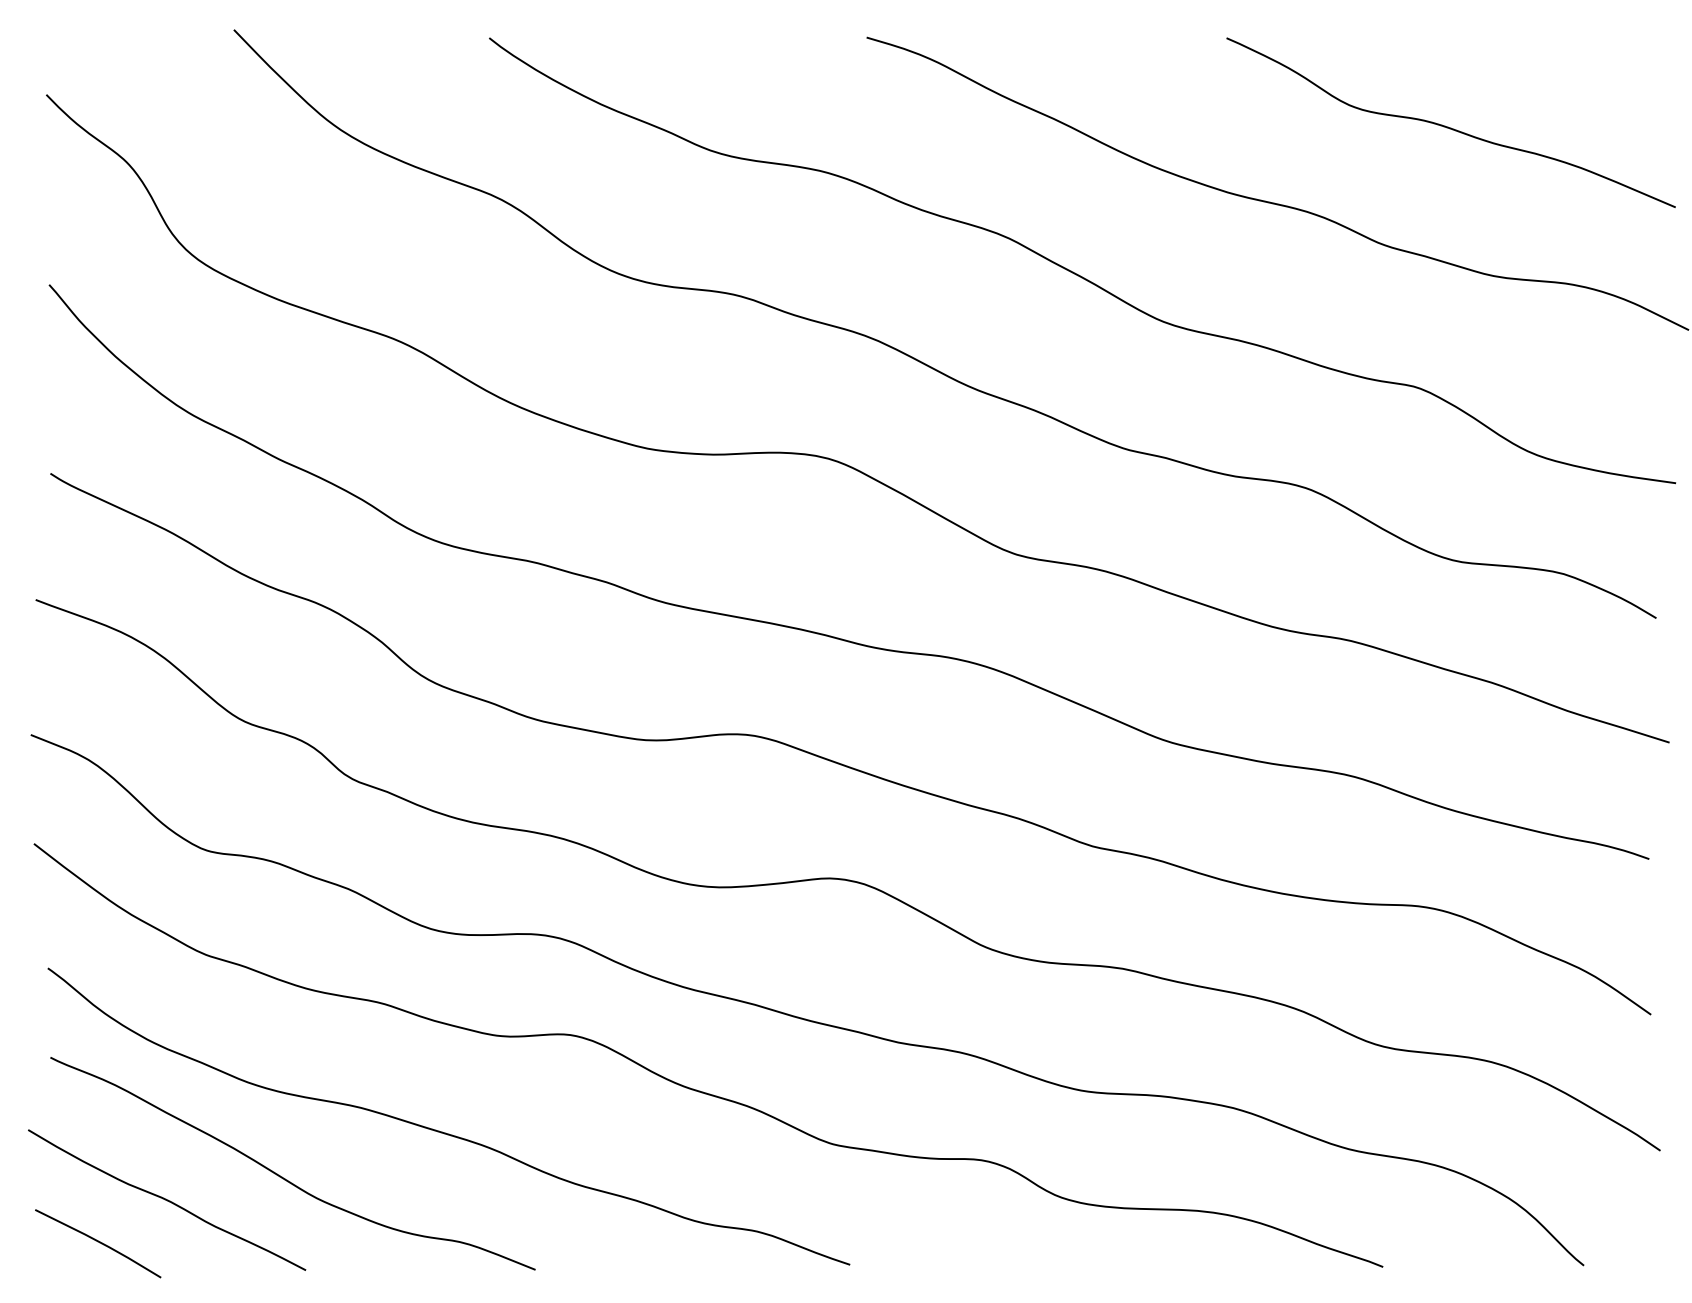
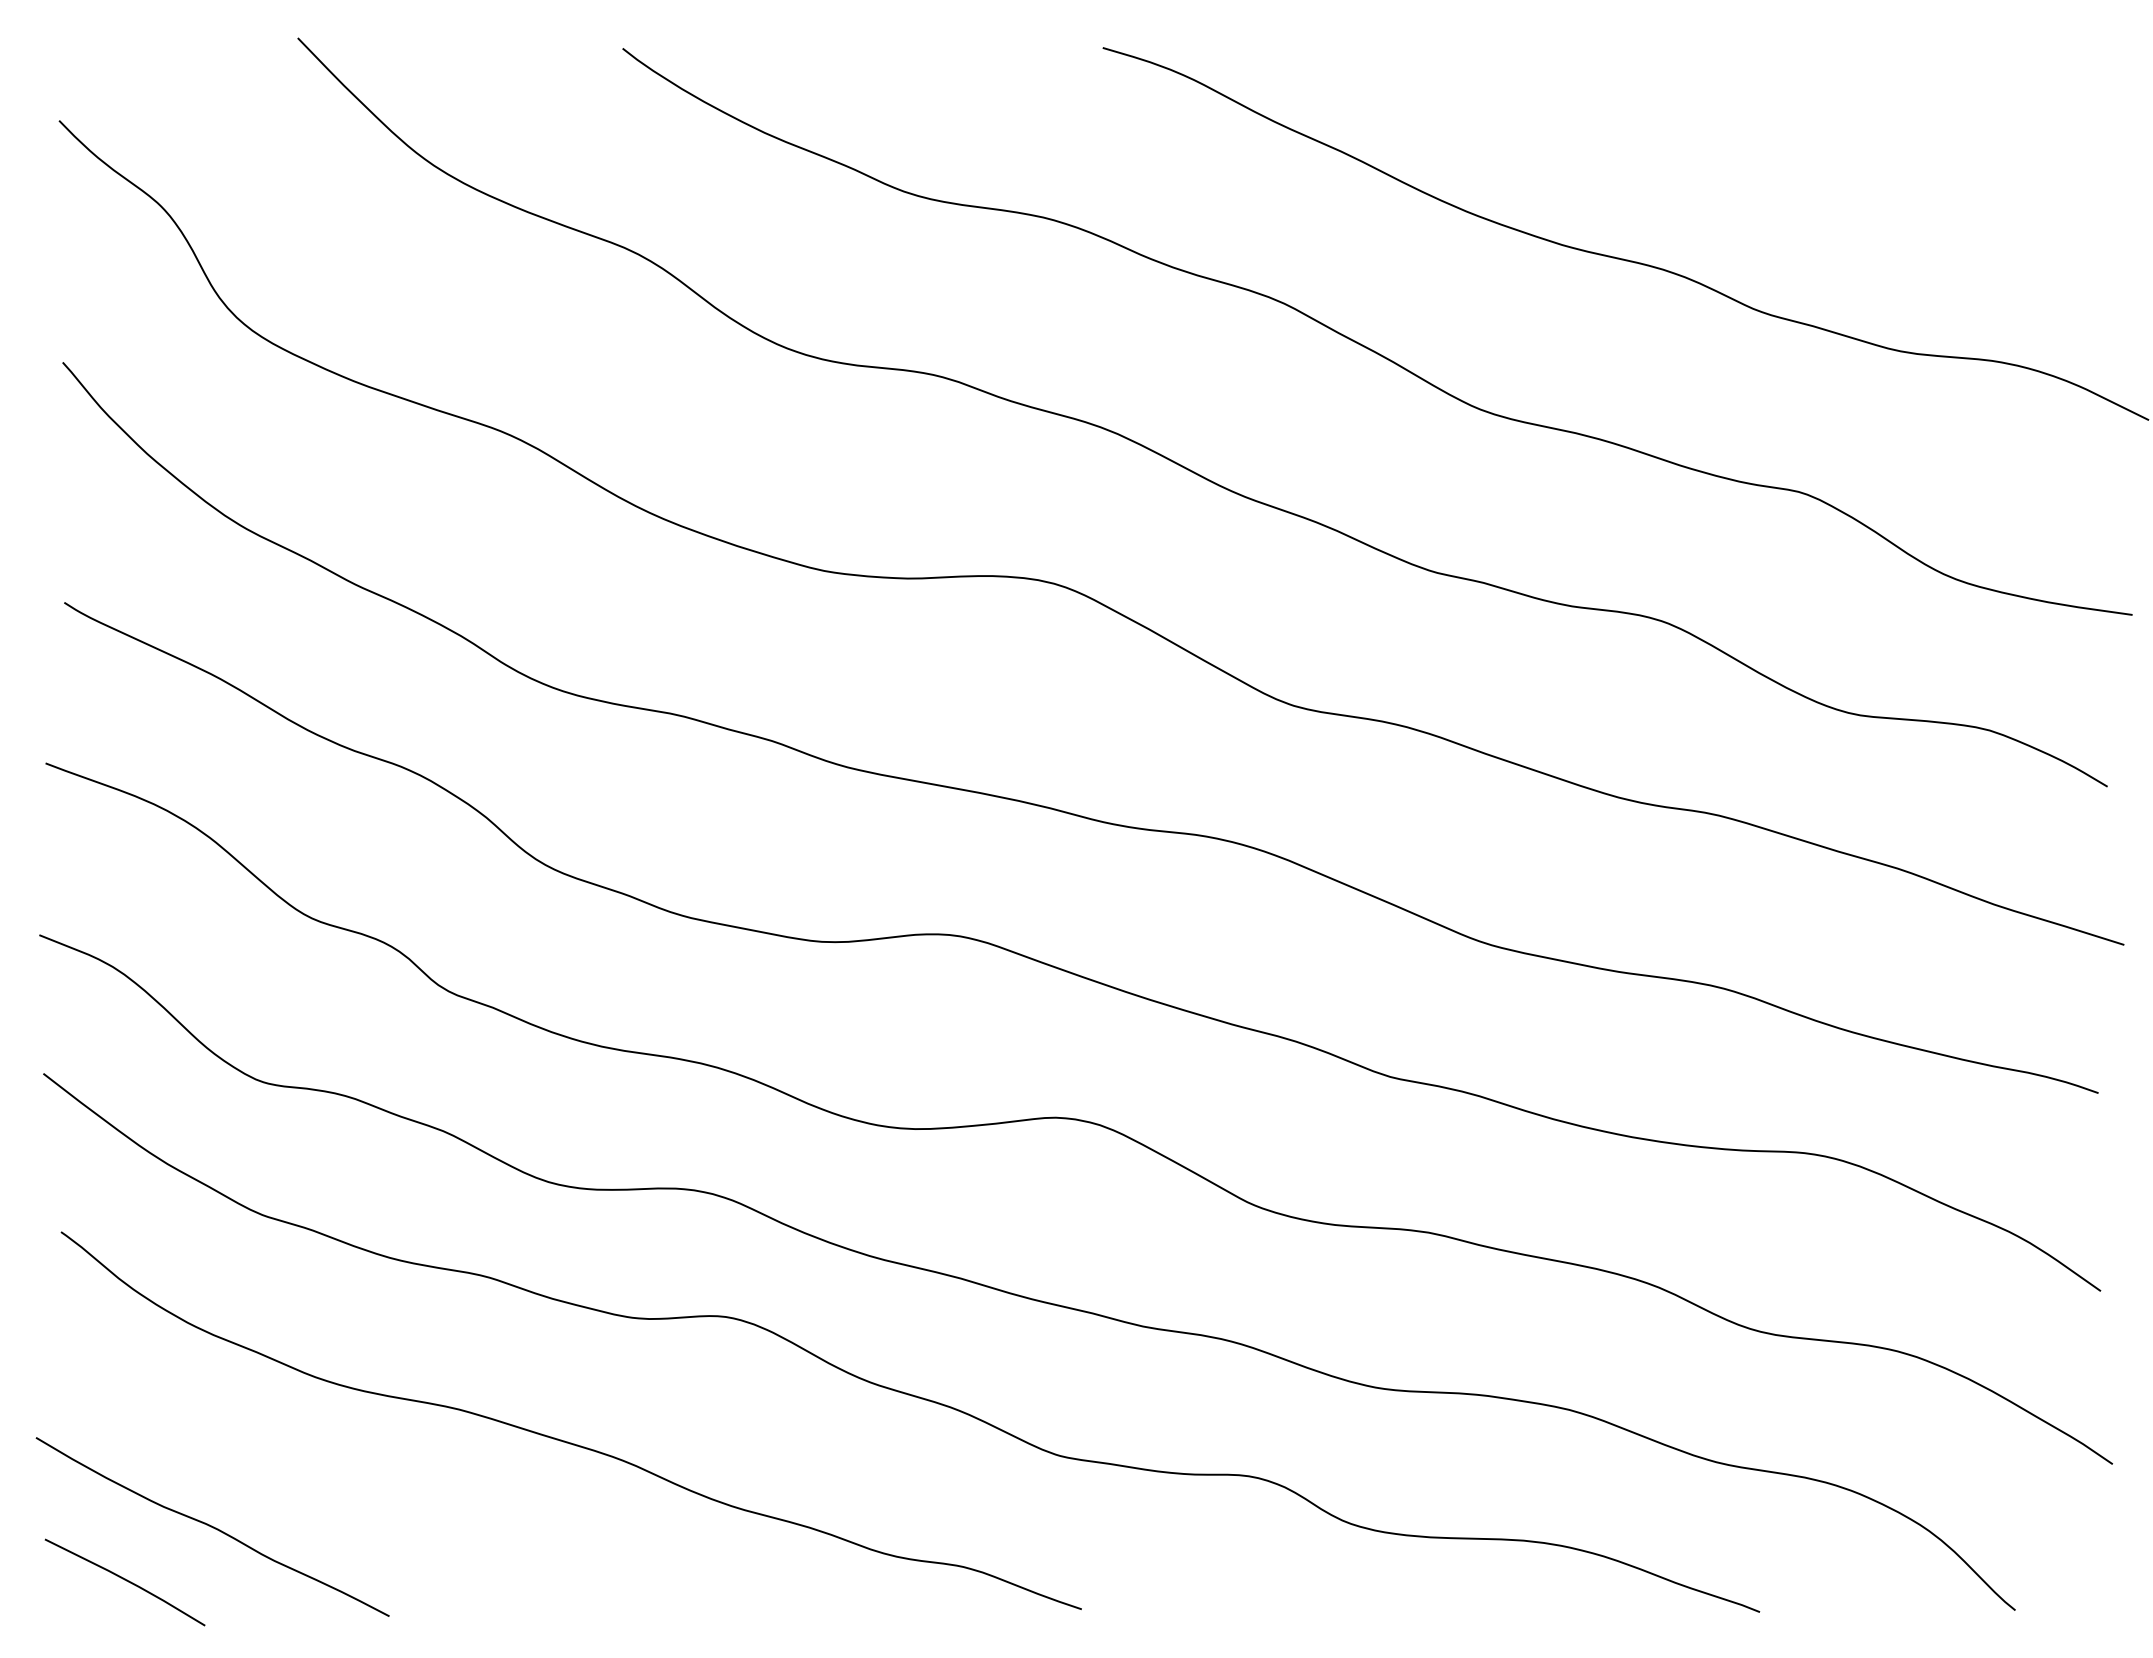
curve: (1448, 126) -> (1843, 161), removed
curve: (284, 1177) -> (361, 1498), removed

